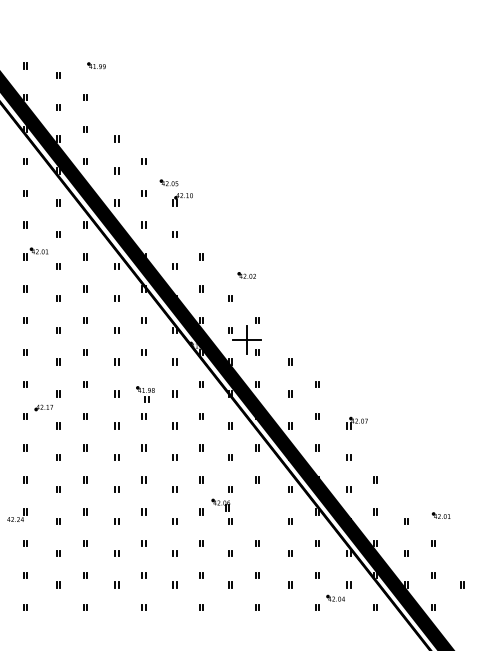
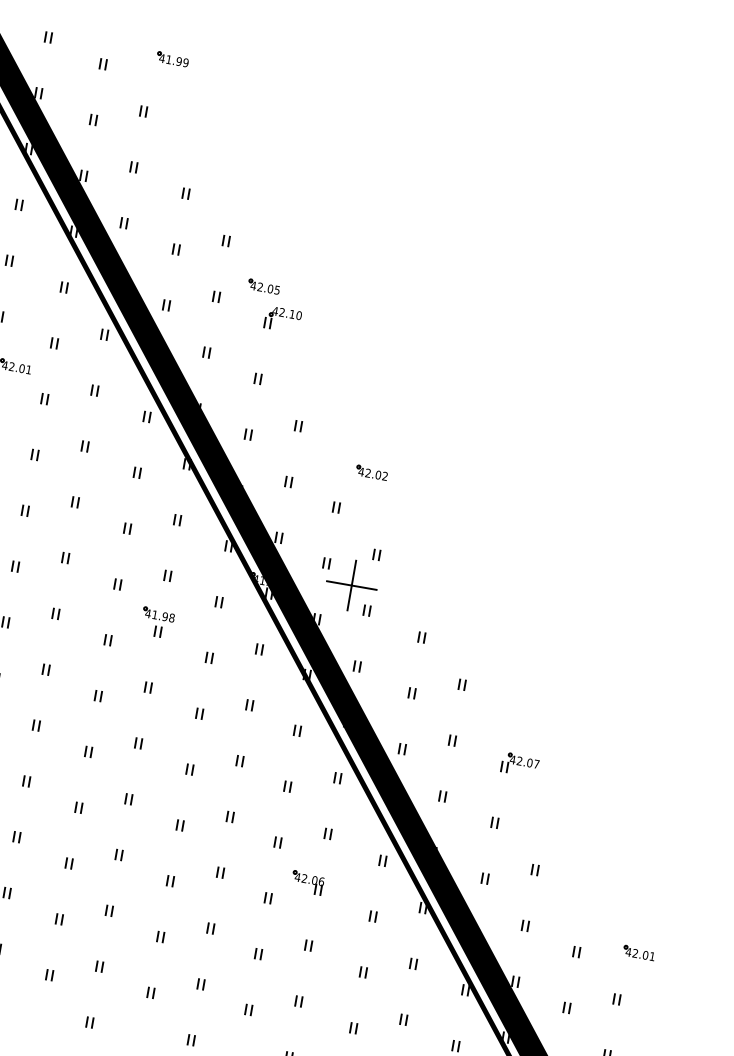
part: (145, 394) -> (157, 622), moved
part: (220, 504) -> (306, 881), moved

